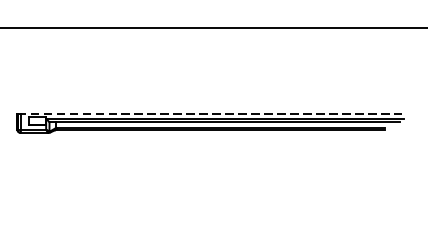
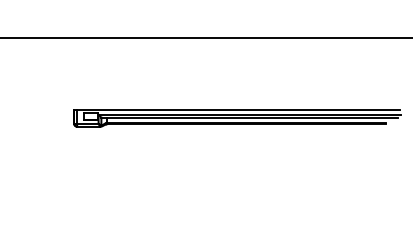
line: (210, 113) -> (237, 110), dashed -> solid

